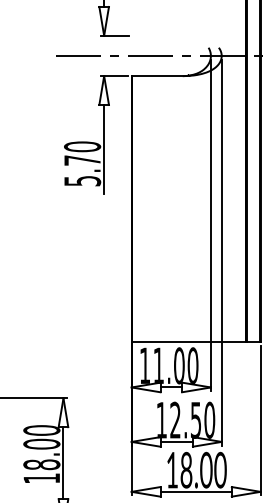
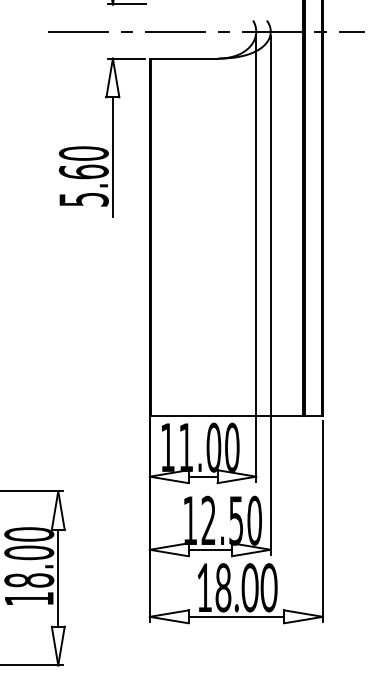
text: (82, 160) -> (83, 171), 5.70 -> 5.60

